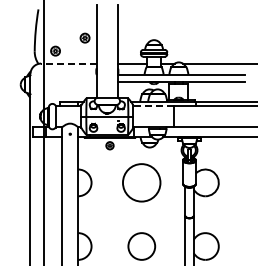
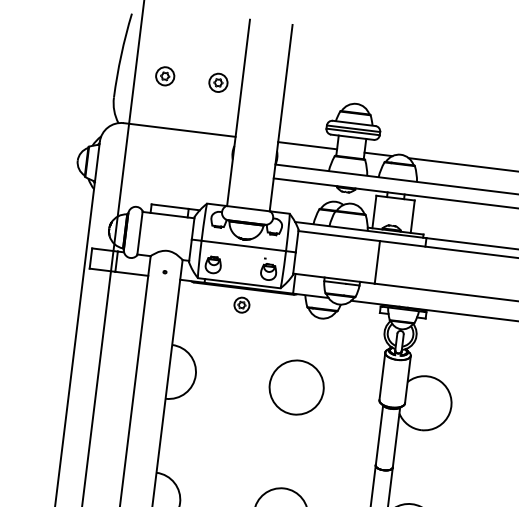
part: (55, 50) -> (165, 74), moved
line: (68, 63) -> (178, 129), dashed -> solid
line: (153, 106) -> (339, 237), dashed -> solid
circle: (141, 182) -> (296, 386), size x0.71

